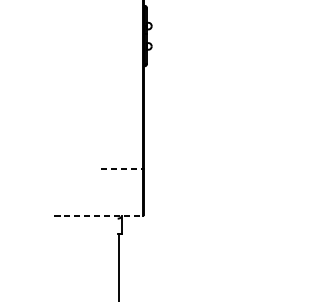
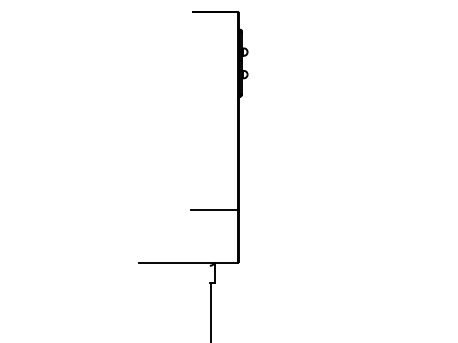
line: (121, 168) -> (214, 210), dashed -> solid
line: (99, 215) -> (189, 262), dashed -> solid

